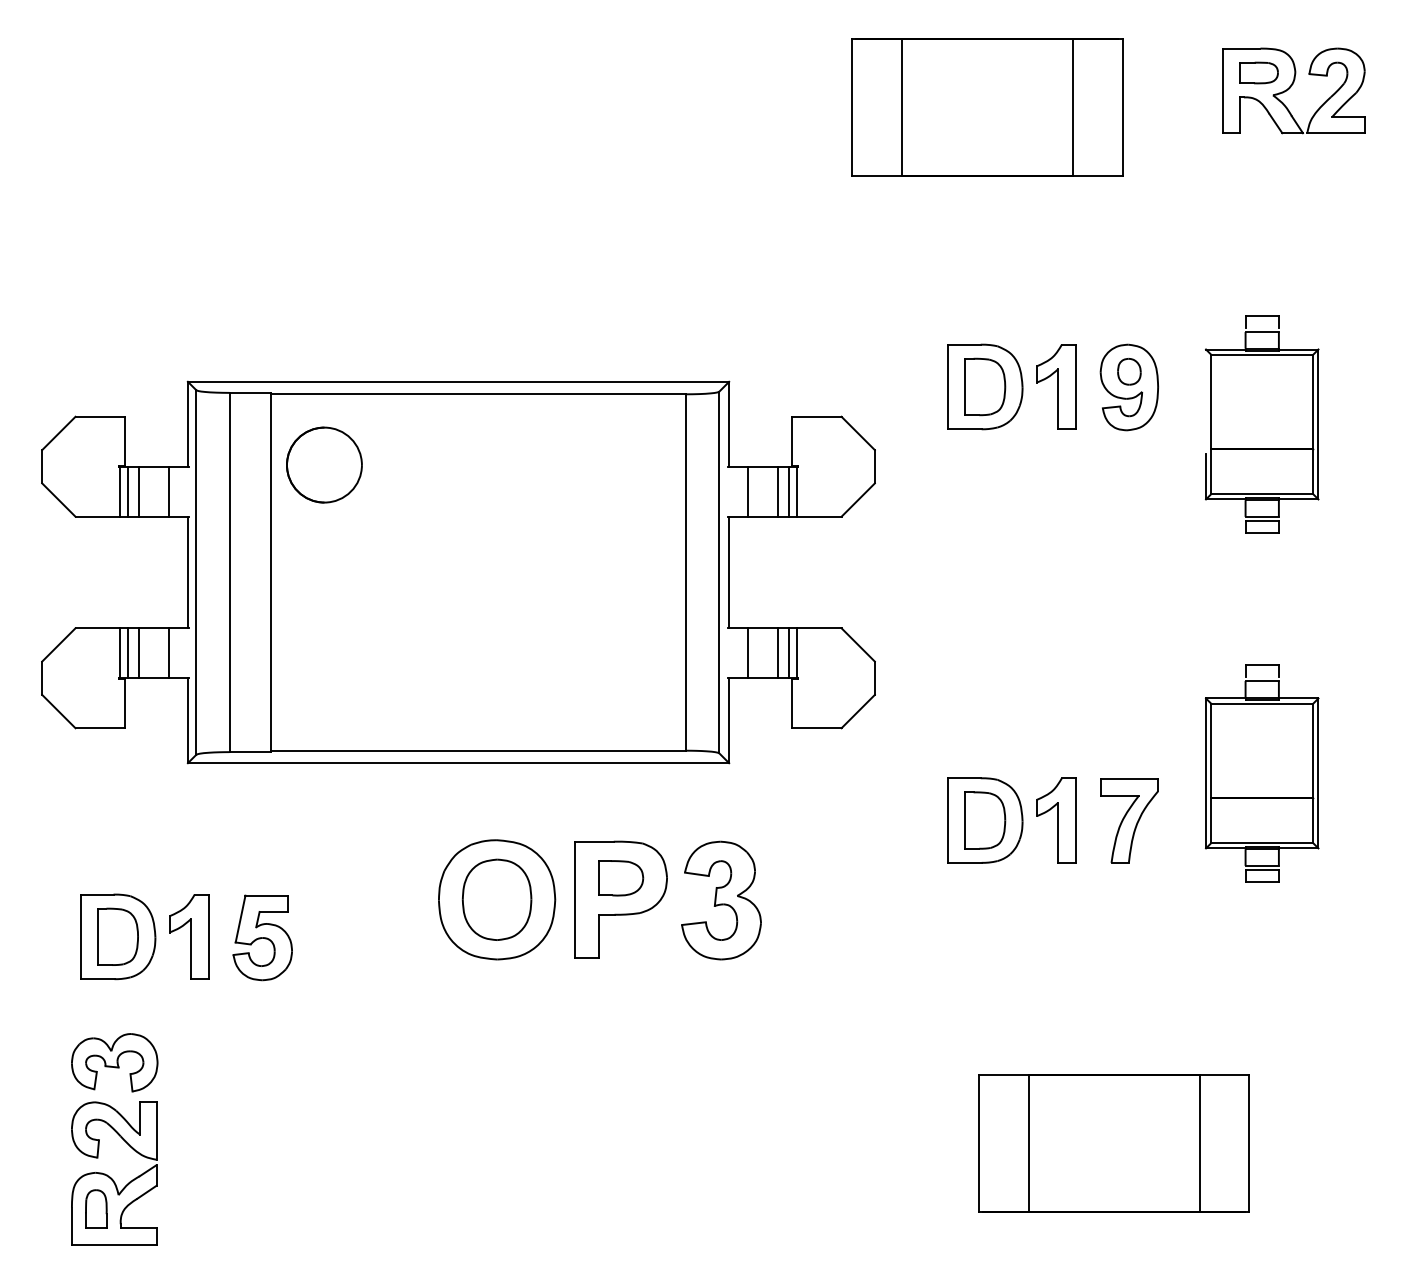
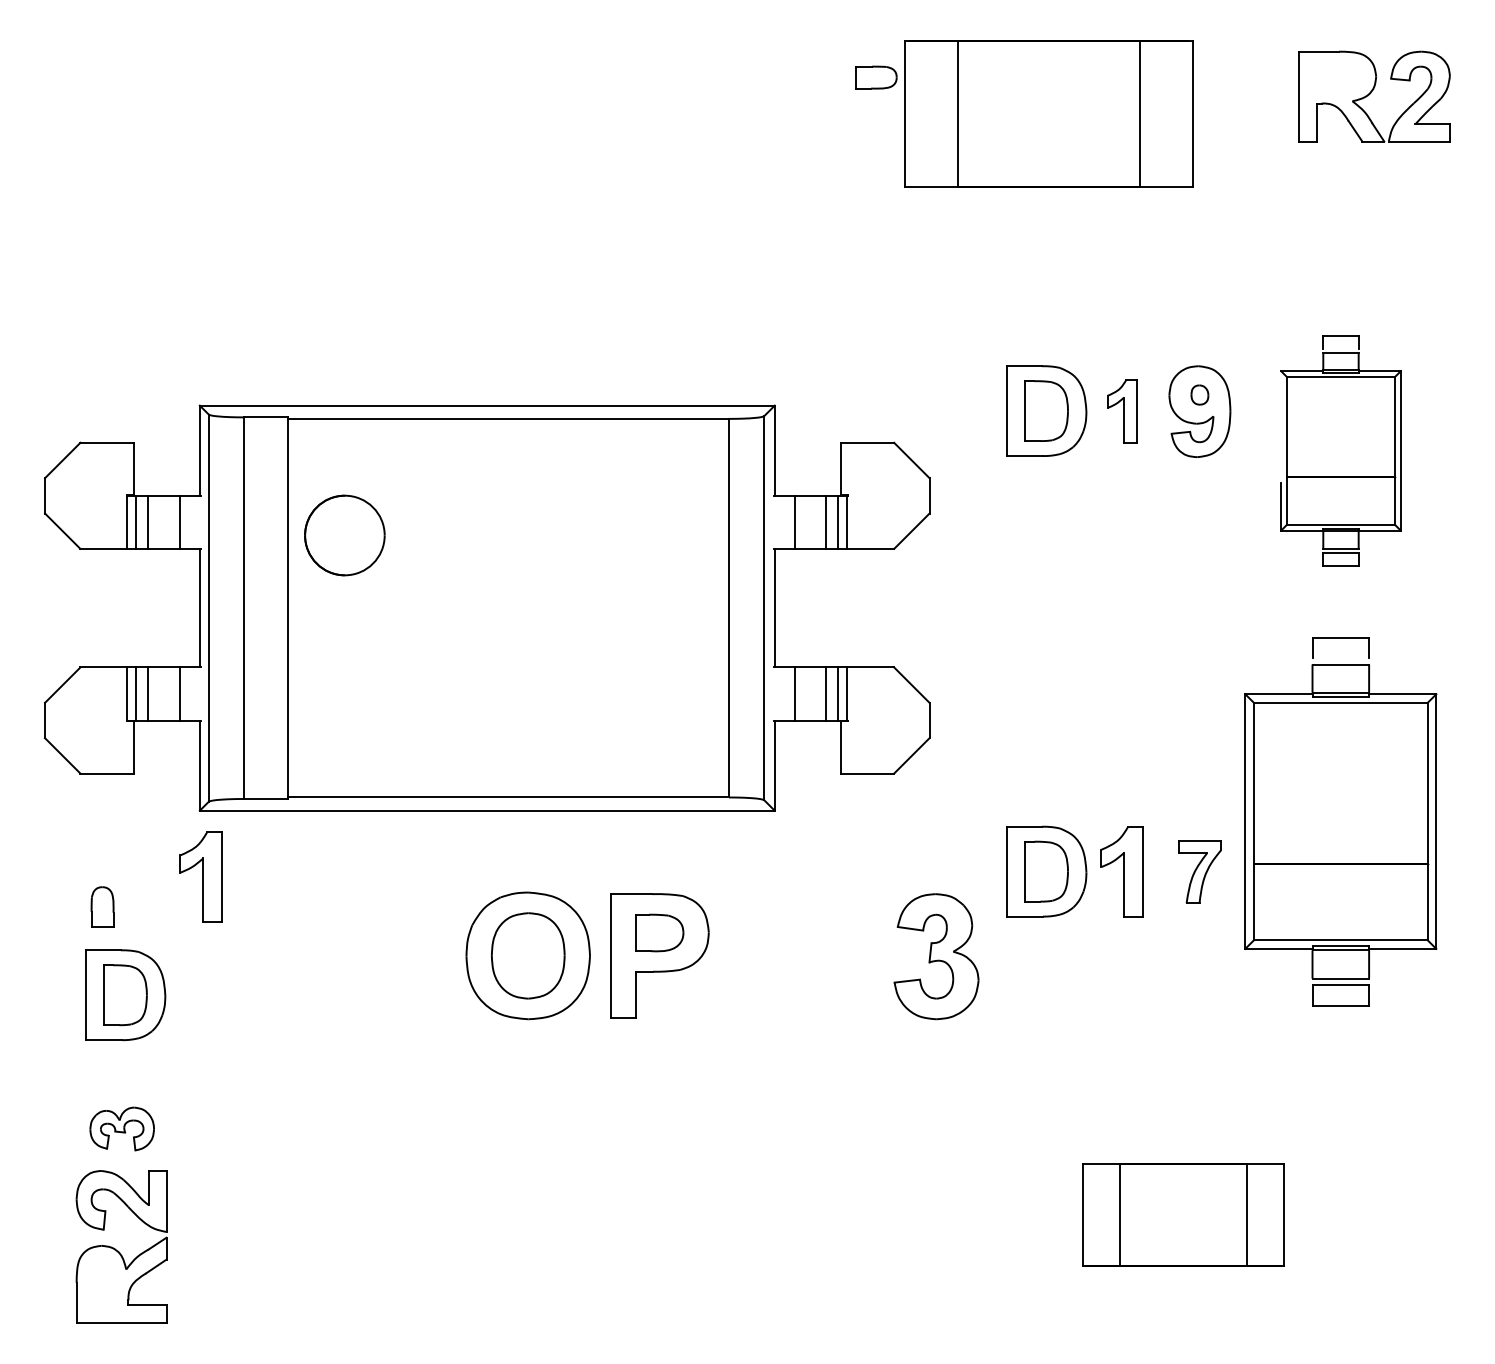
part: (1258, 72) -> (876, 77), moved
part: (1129, 371) -> (1199, 394), size x0.7
part: (1056, 386) -> (1122, 410), size x0.7
part: (324, 464) -> (344, 534), moved
part: (1262, 773) -> (1341, 821), size x1.6
part: (1129, 820) -> (1199, 871), size x0.7
part: (721, 900) -> (936, 956), moved
part: (189, 936) -> (201, 876), moved
part: (262, 937) -> (279, 995), removed
part: (114, 1062) -> (121, 1128), size x0.7
part: (1113, 1143) -> (1183, 1214), size x0.7
part: (96, 1208) -> (102, 906), moved

